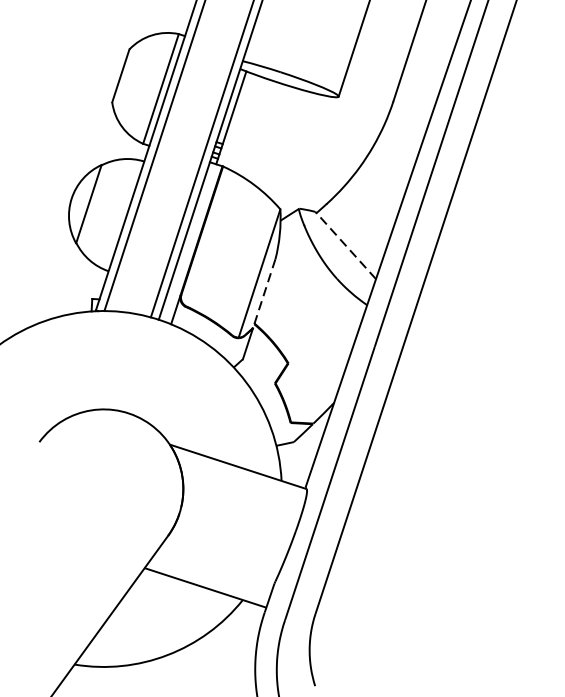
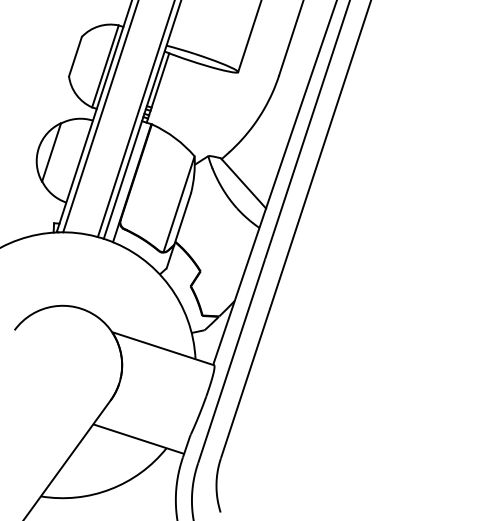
line: (345, 245) -> (243, 183), dashed -> solid
line: (264, 293) -> (182, 219), dashed -> solid

